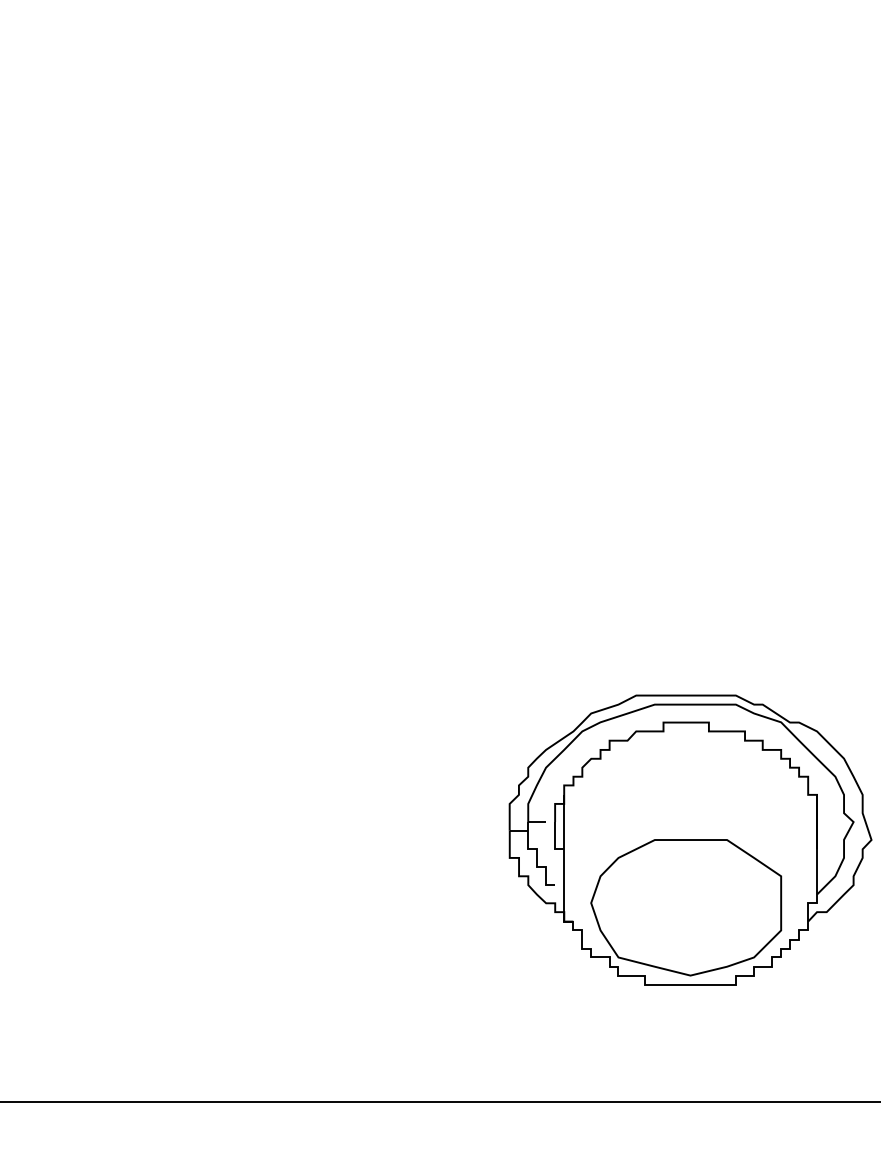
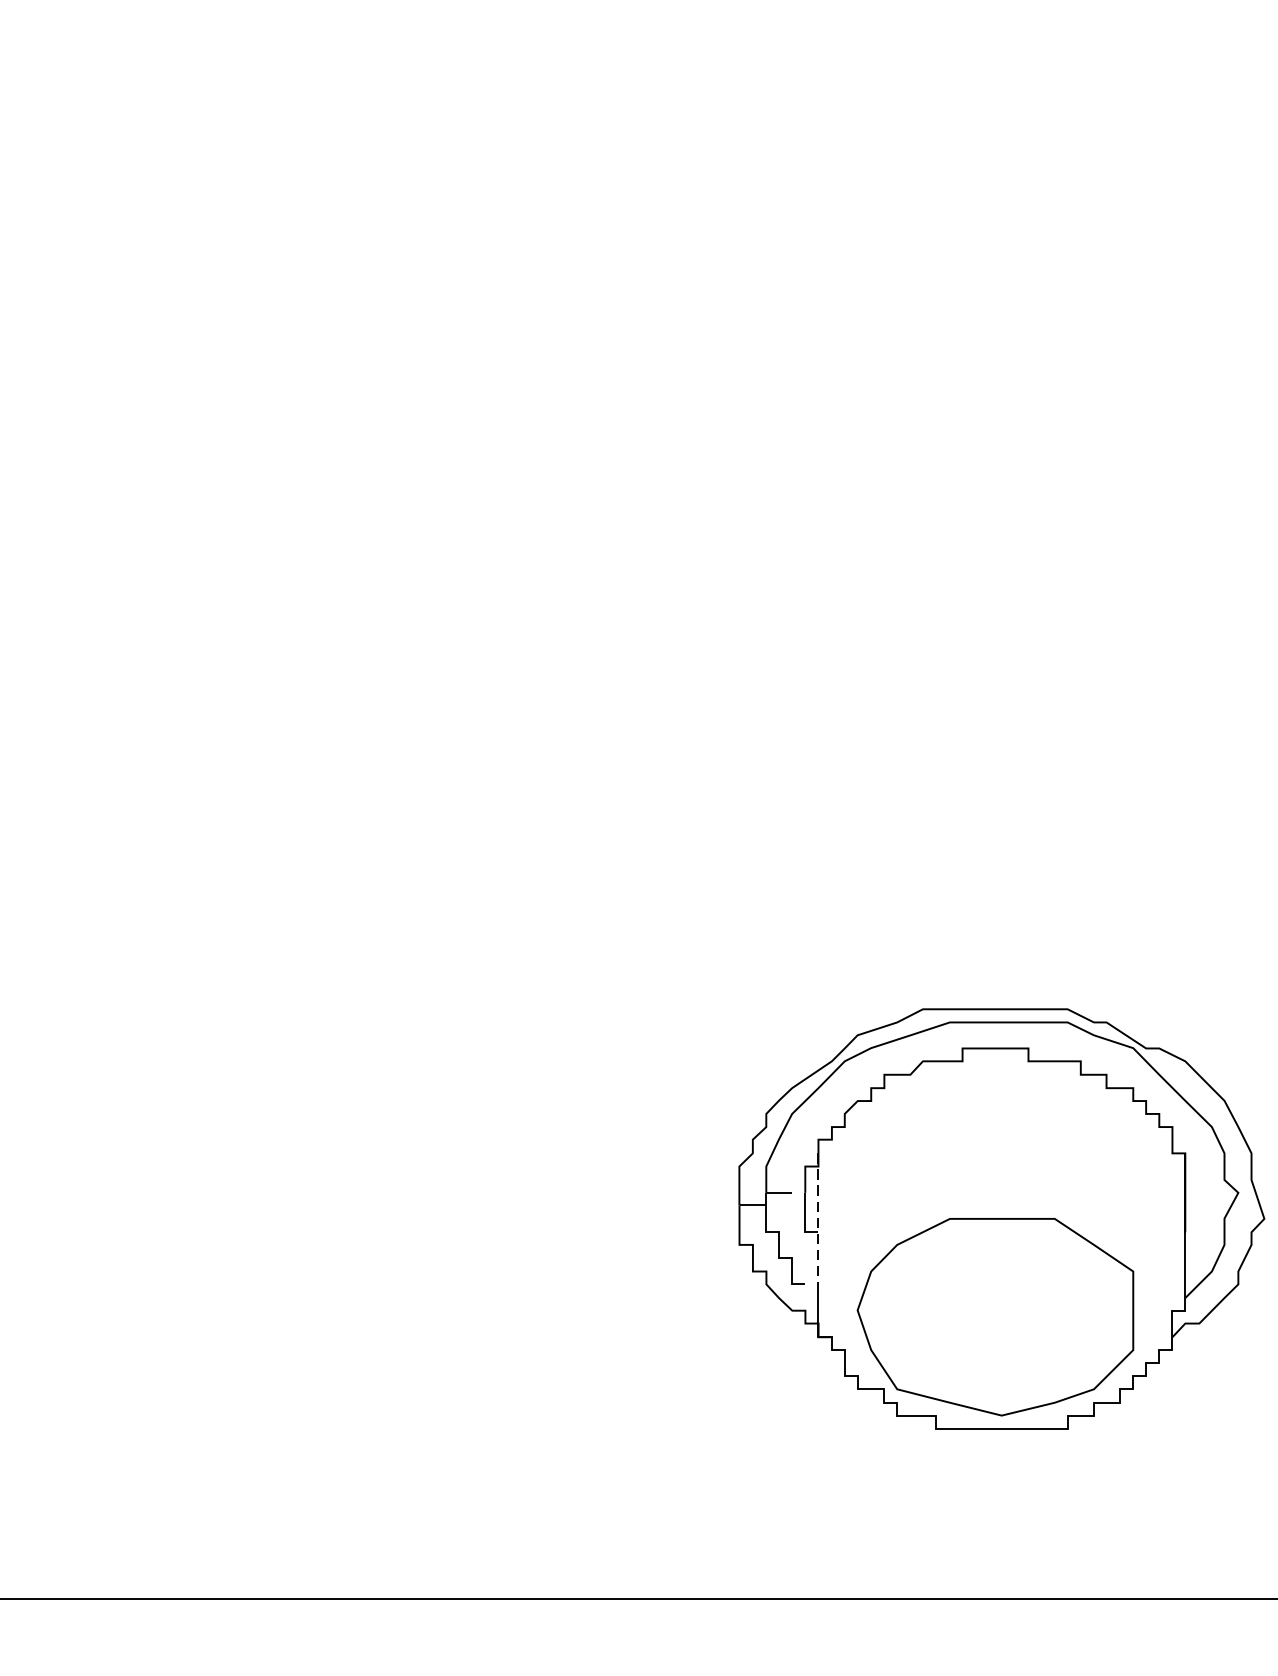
line: (564, 840) -> (818, 1219), solid -> dashed

